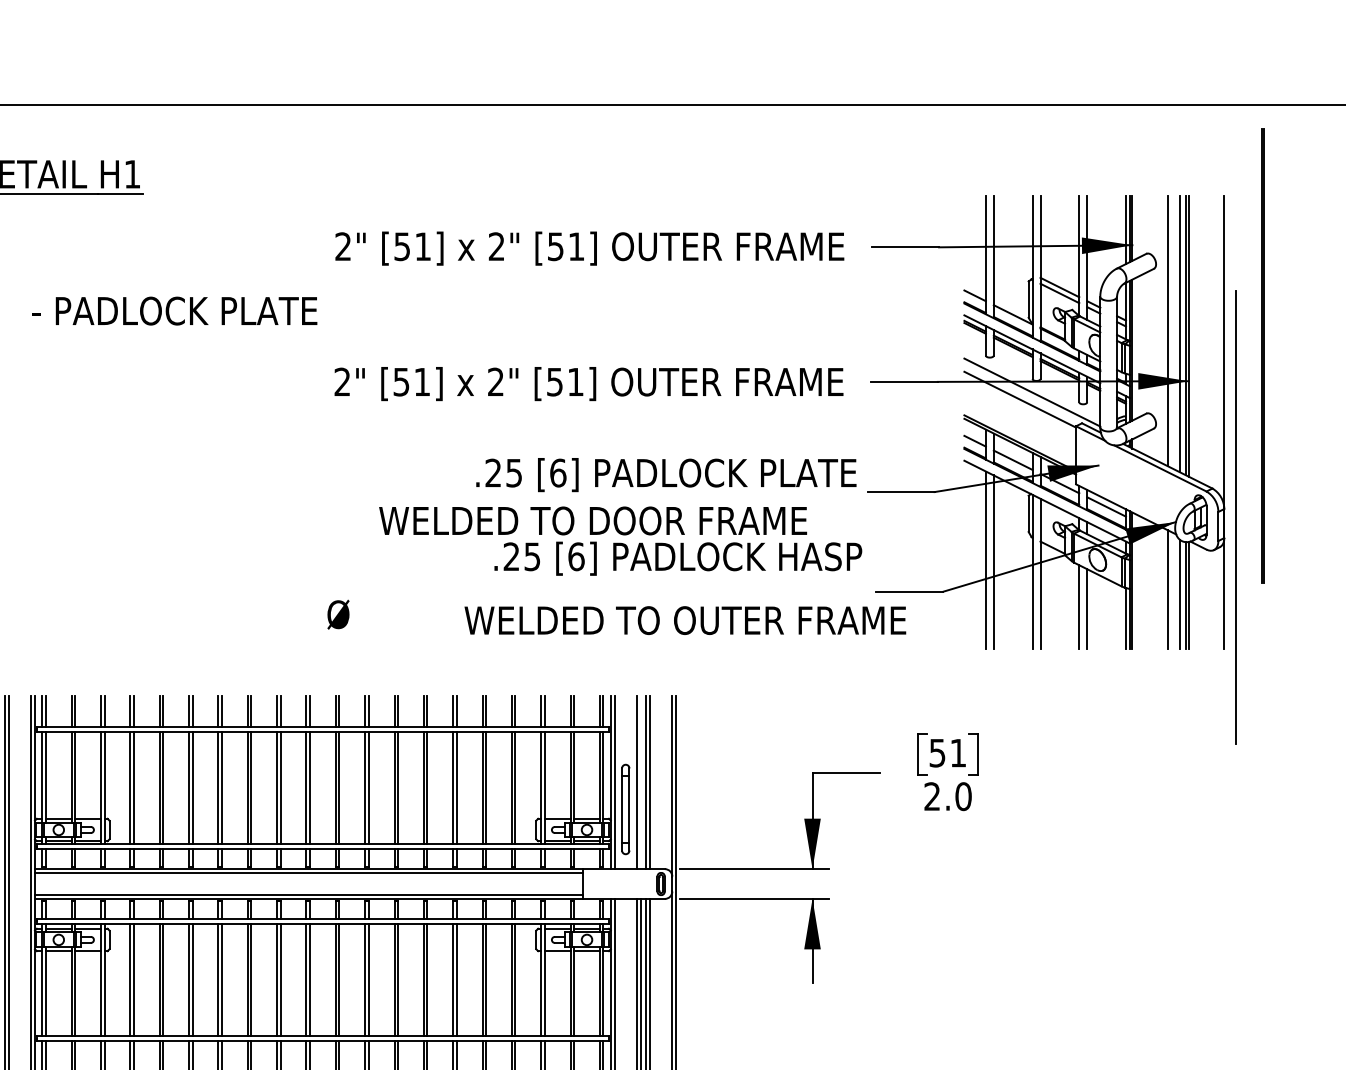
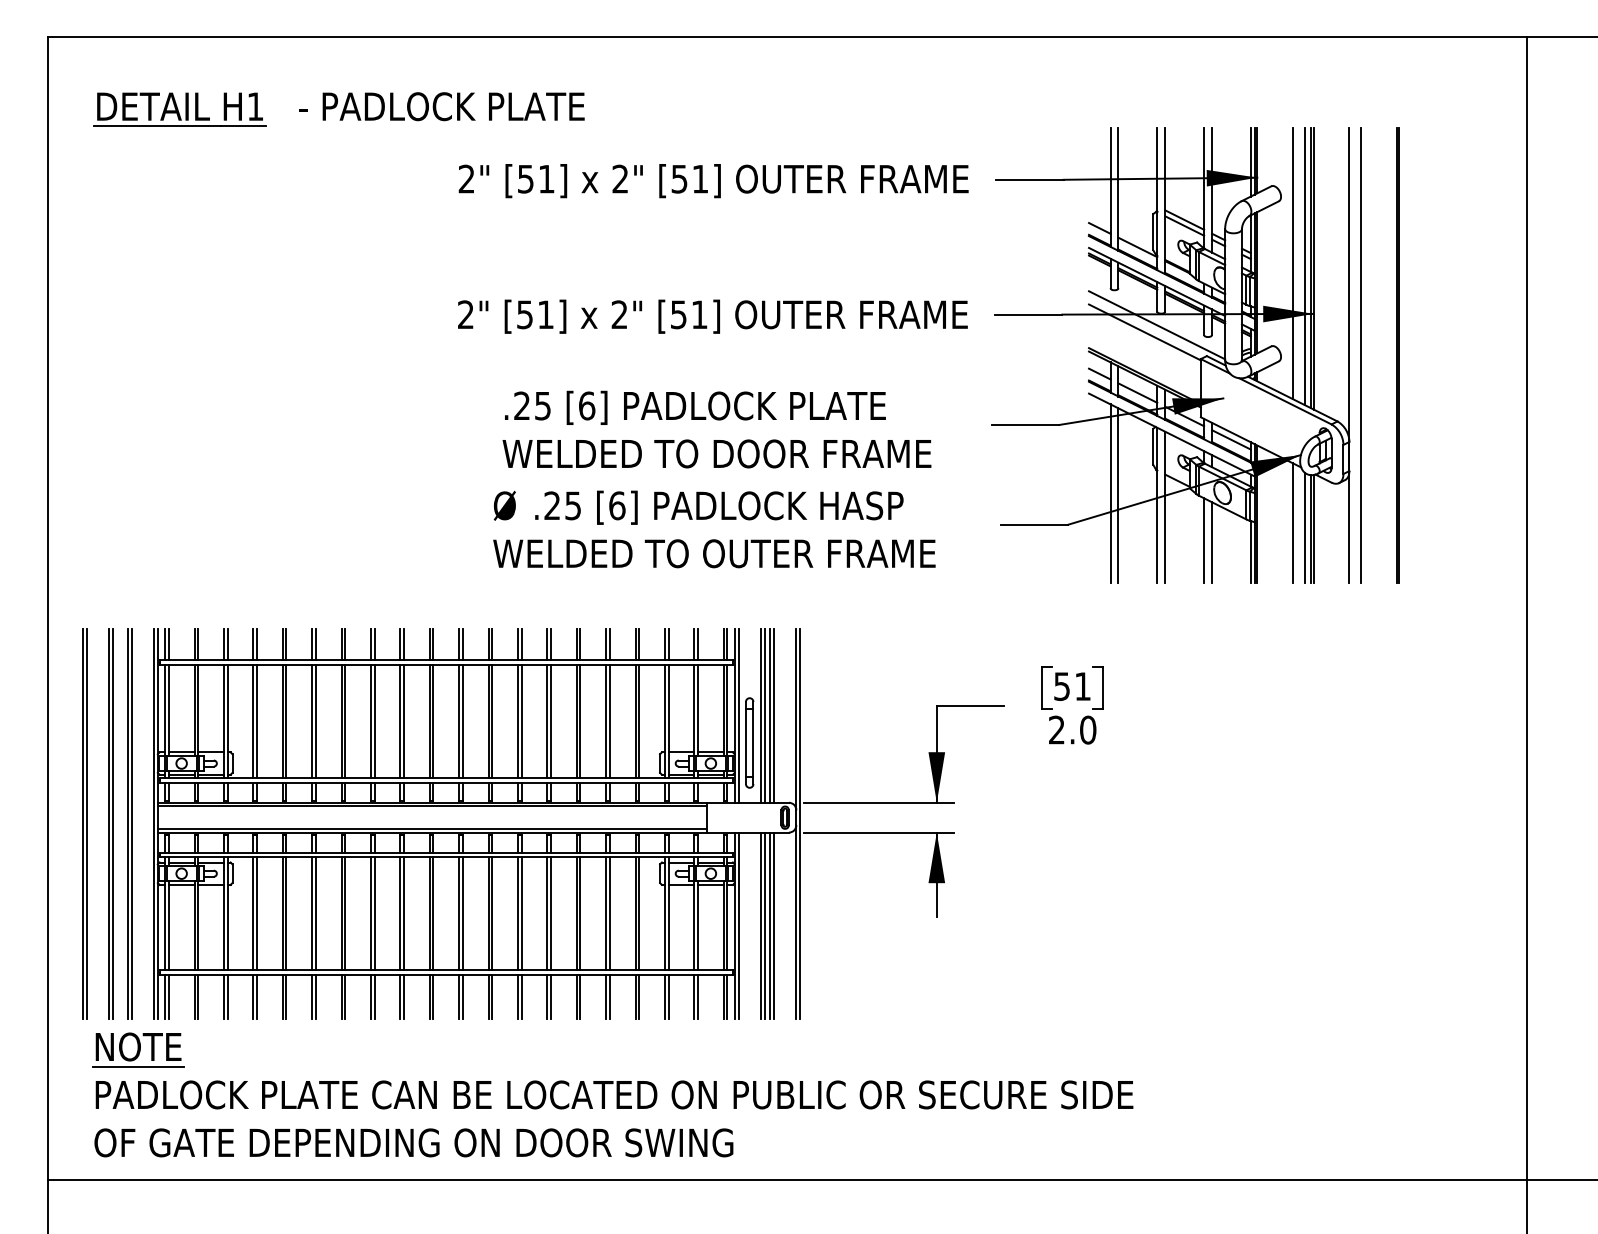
text: (174, 310) -> (441, 106), moved
line: (1262, 355) -> (1397, 355), moved
text: (666, 474) -> (695, 407), moved
line: (1235, 517) -> (1360, 355), moved
text: (678, 558) -> (719, 507), moved
text: (338, 614) -> (504, 505), moved
text: (685, 620) -> (714, 553), moved
line: (640, 782) -> (764, 715), added

